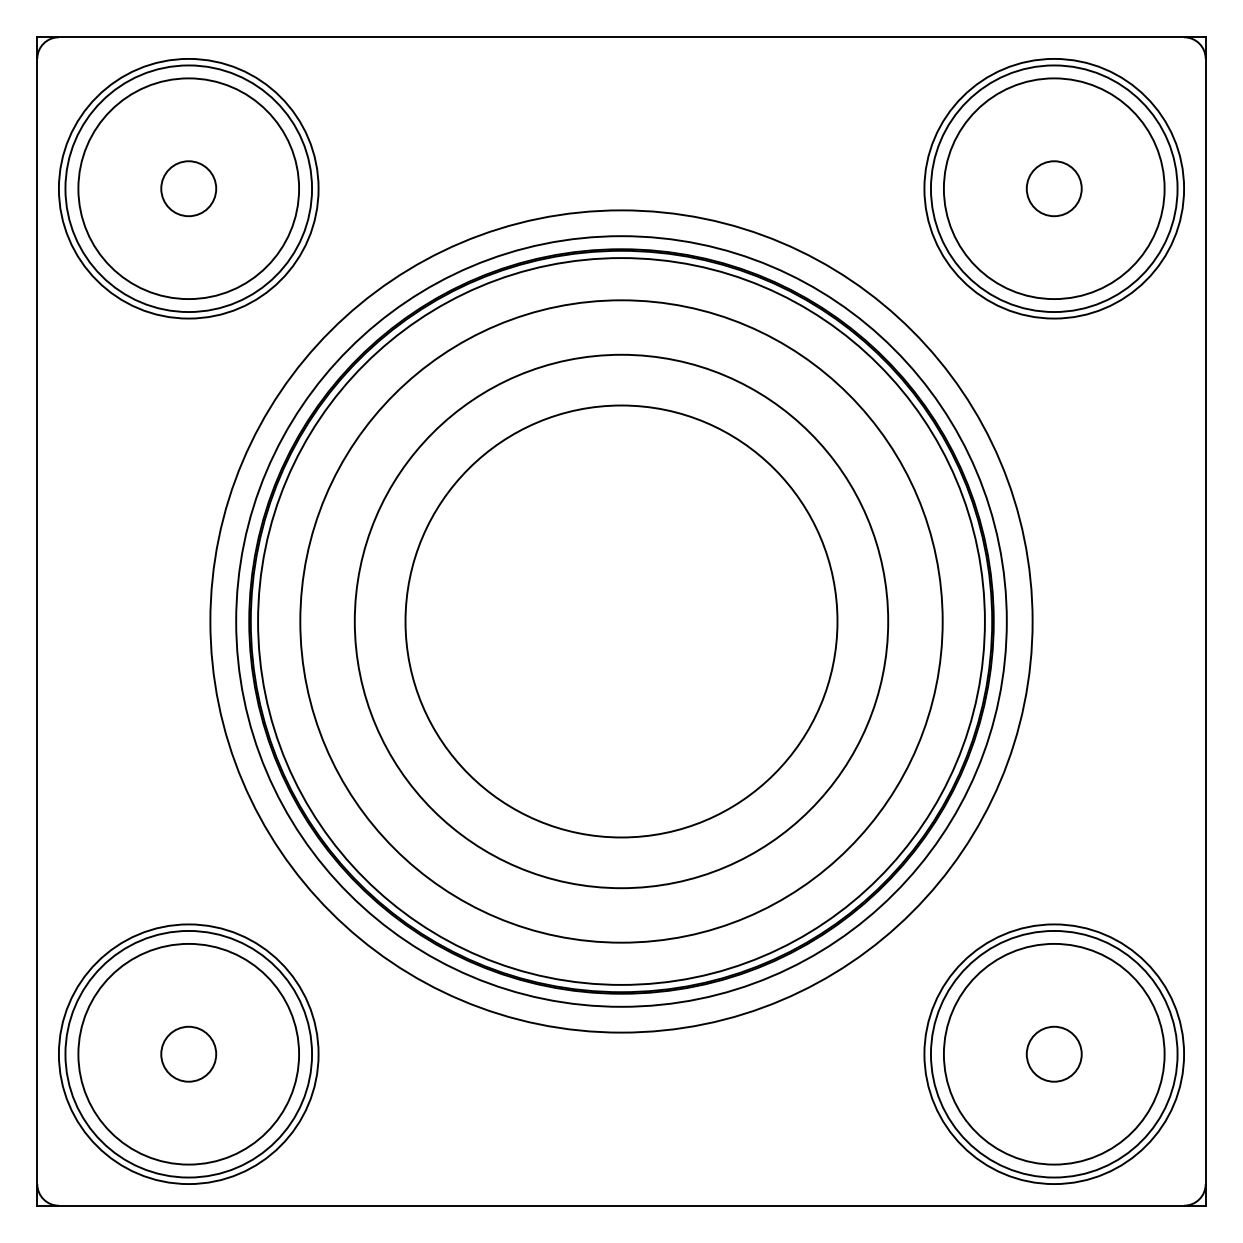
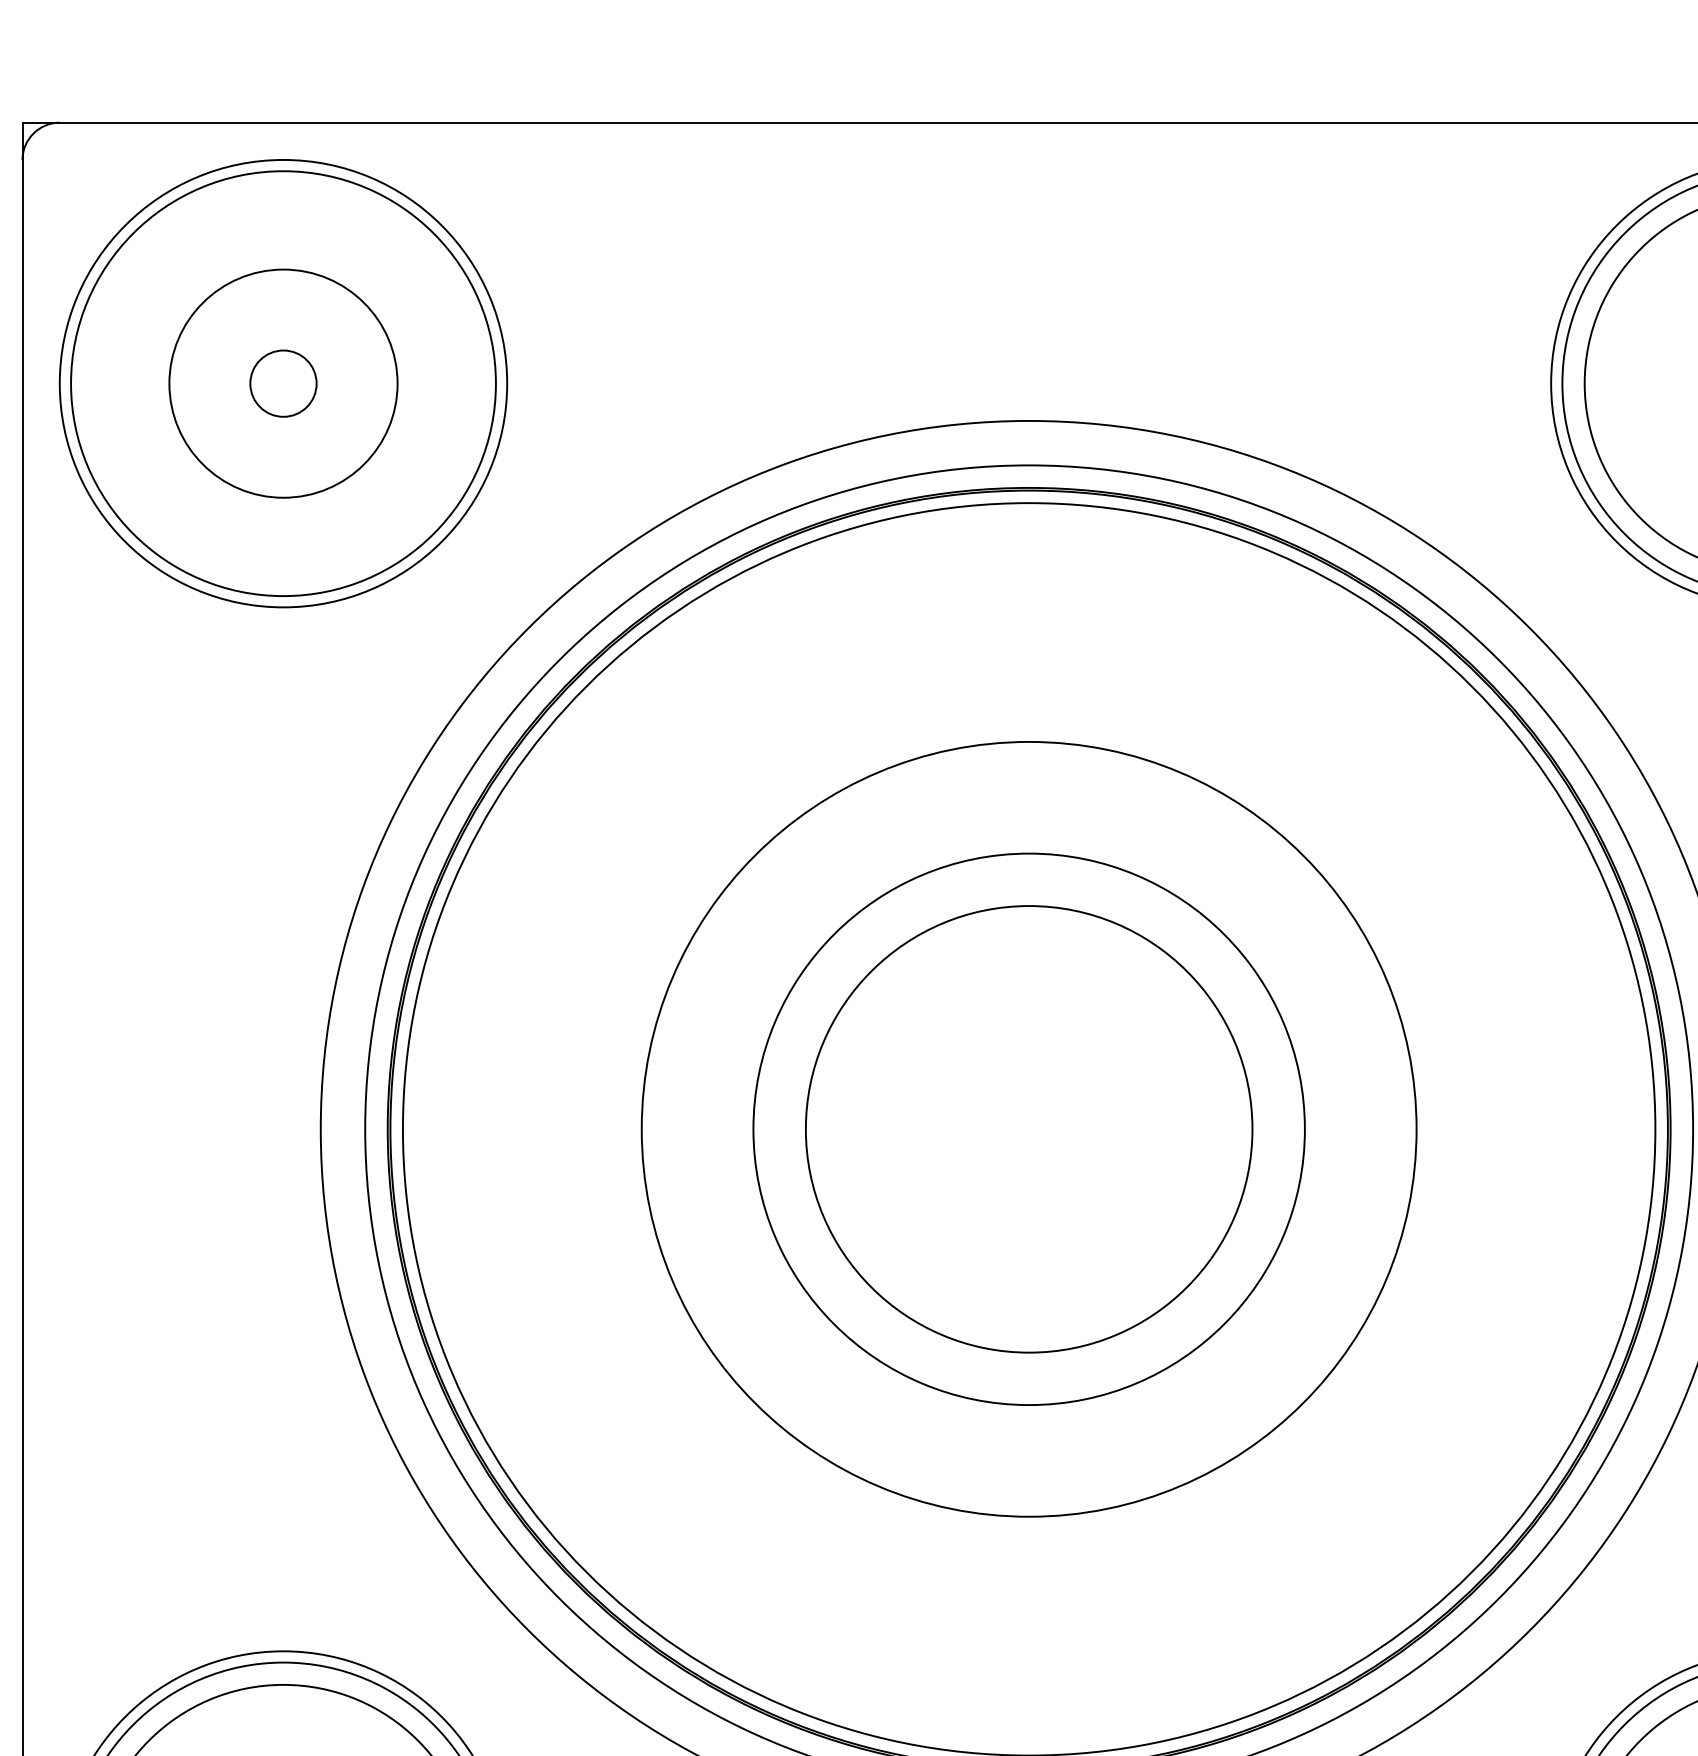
circle: (188, 188) -> (283, 383), size x0.6
circle: (188, 188) -> (283, 383), size x0.7
circle: (621, 621) -> (1029, 1129), size x0.6
circle: (621, 621) -> (1029, 1129), size x0.6
circle: (621, 621) -> (1029, 1129), size x0.7

